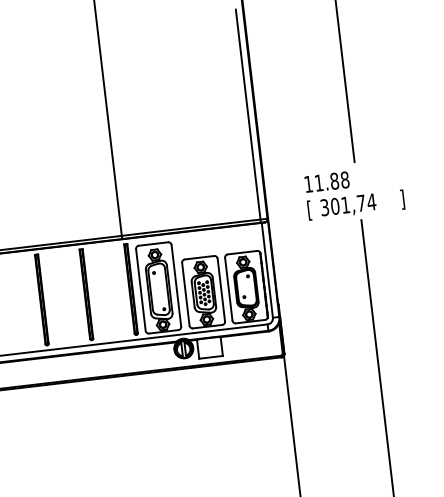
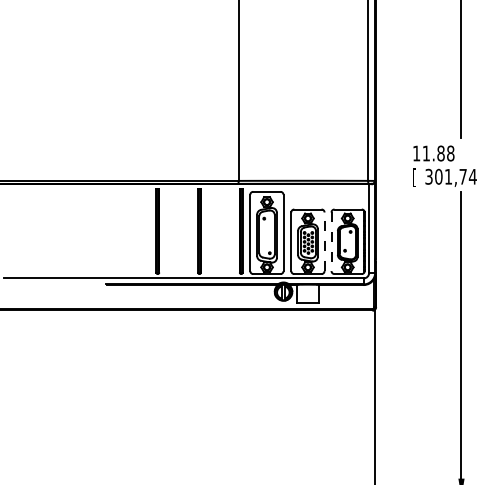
line: (221, 289) -> (324, 241), solid -> dashed
line: (228, 290) -> (331, 242), solid -> dashed

